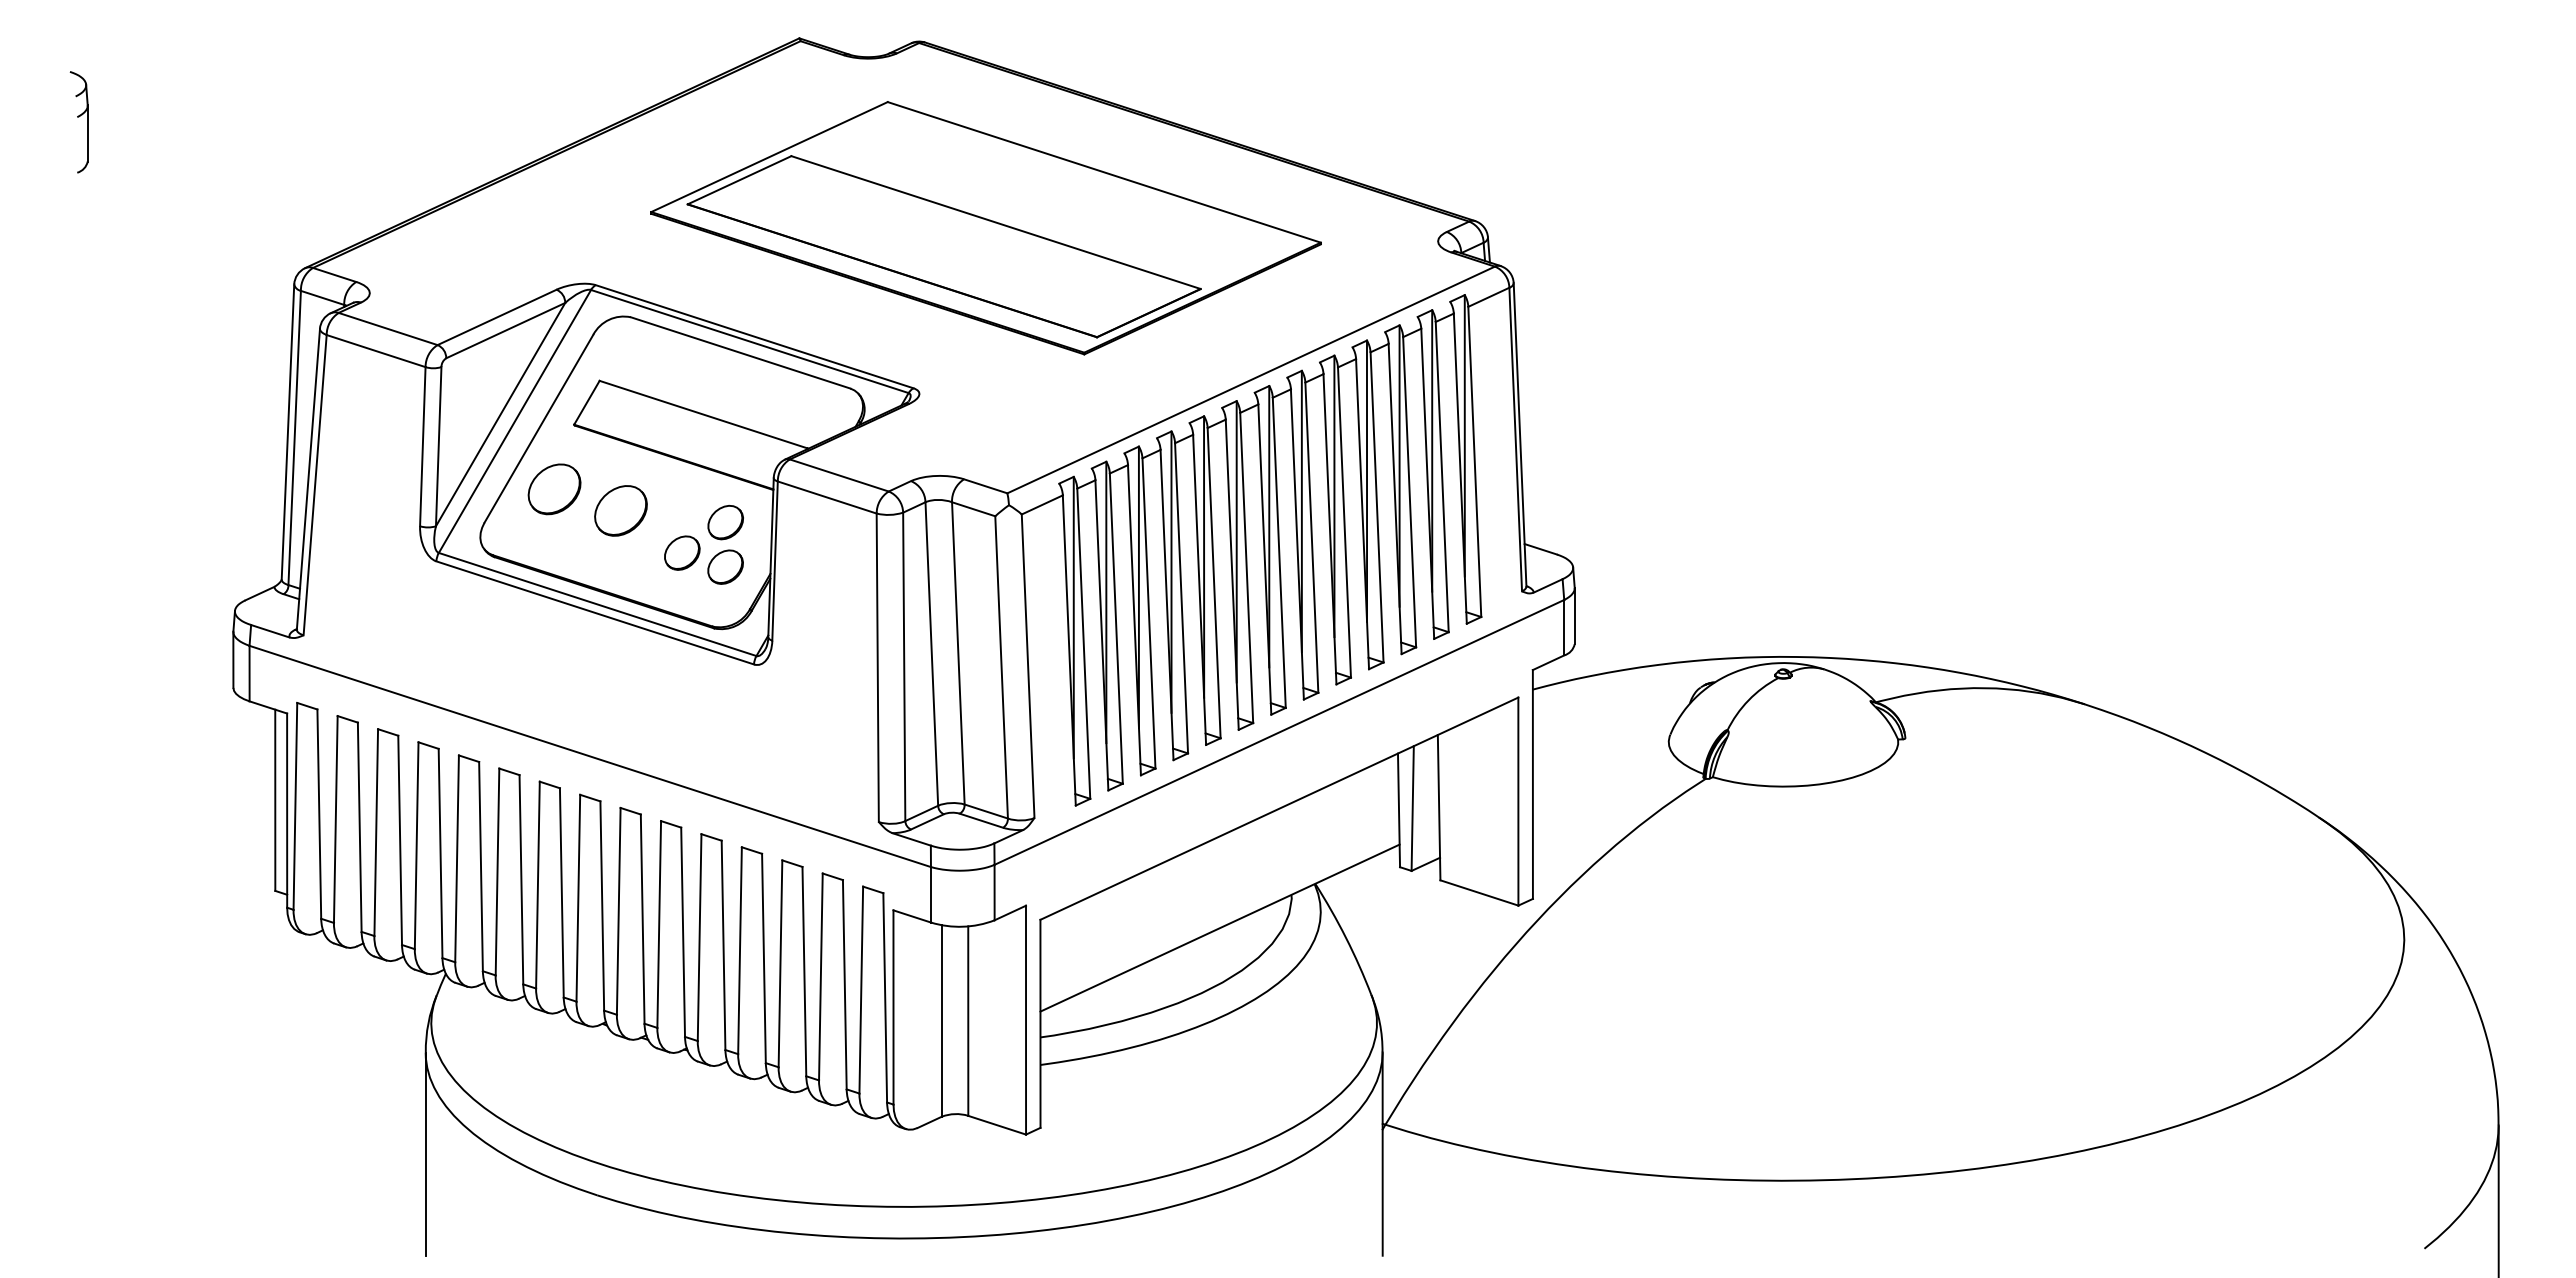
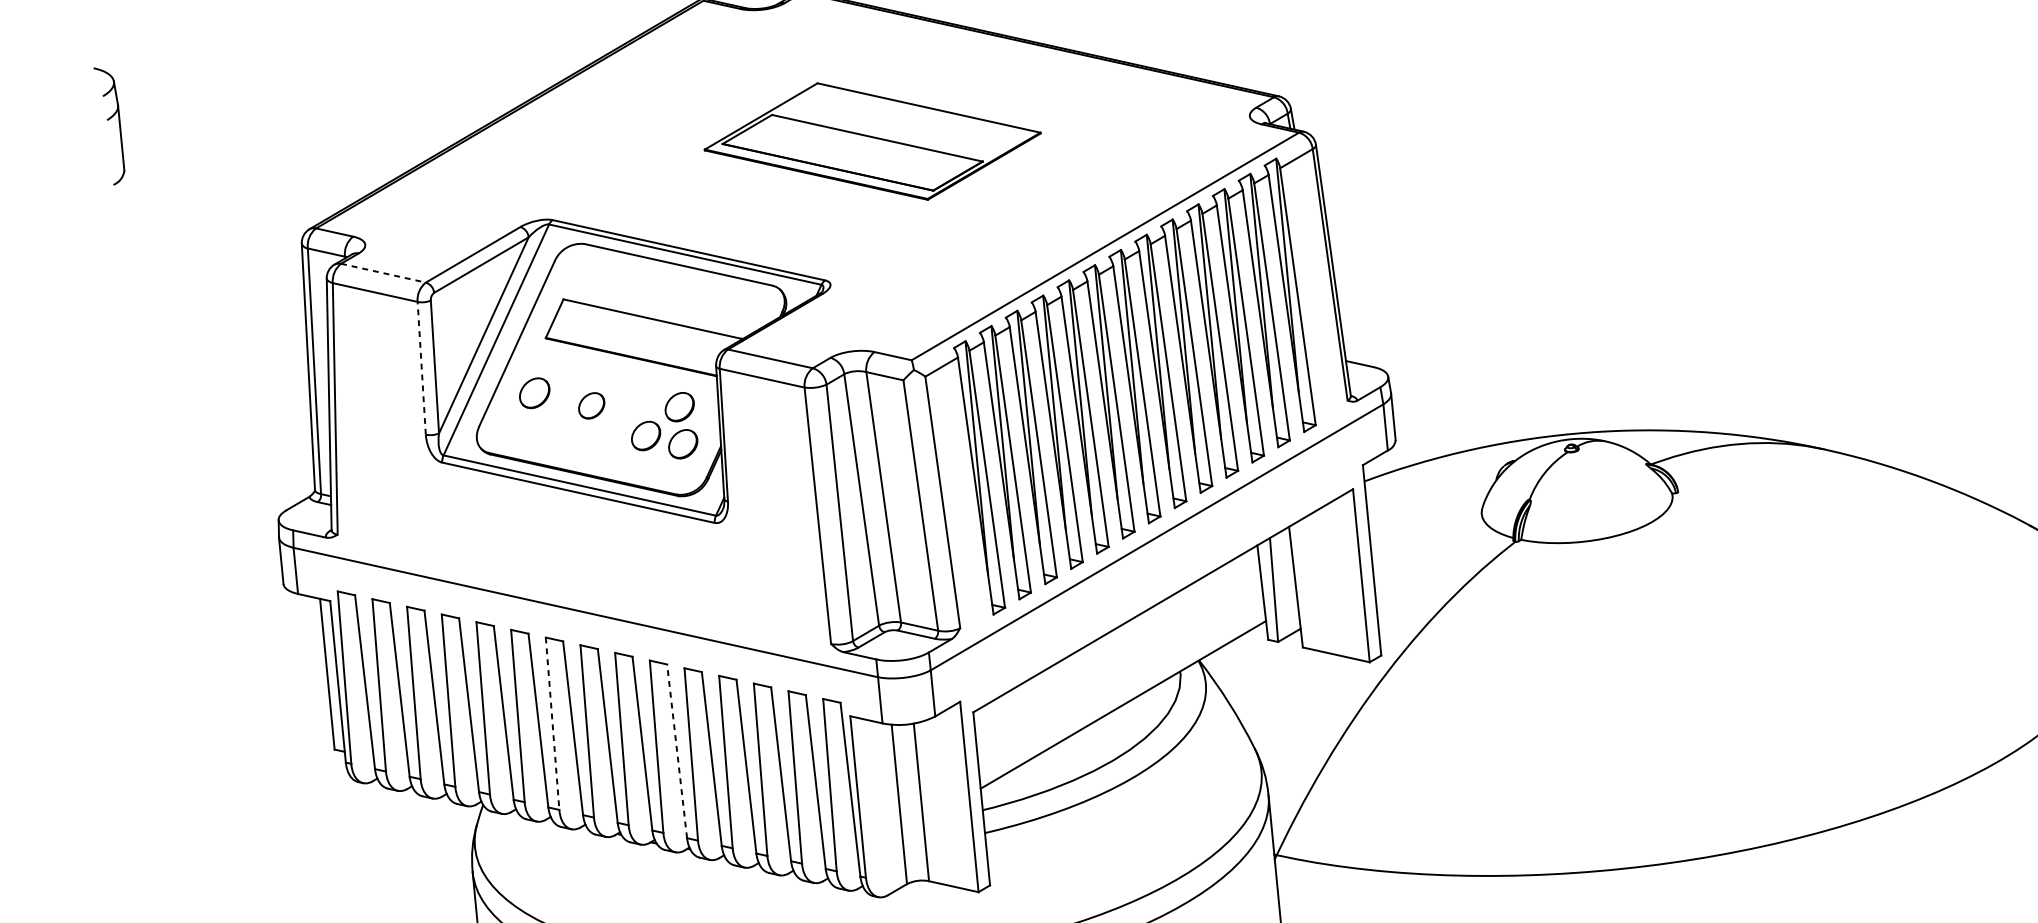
part: (78, 122) -> (109, 126), size x1.4
part: (985, 228) -> (872, 141), size x0.6
line: (388, 329) -> (383, 273), solid -> dashed
line: (422, 446) -> (421, 368), solid -> dashed
part: (554, 489) -> (534, 393), size x0.7
part: (620, 510) -> (591, 405), size x0.6
line: (537, 885) -> (552, 724), solid -> dashed
line: (683, 932) -> (677, 751), solid -> dashed

